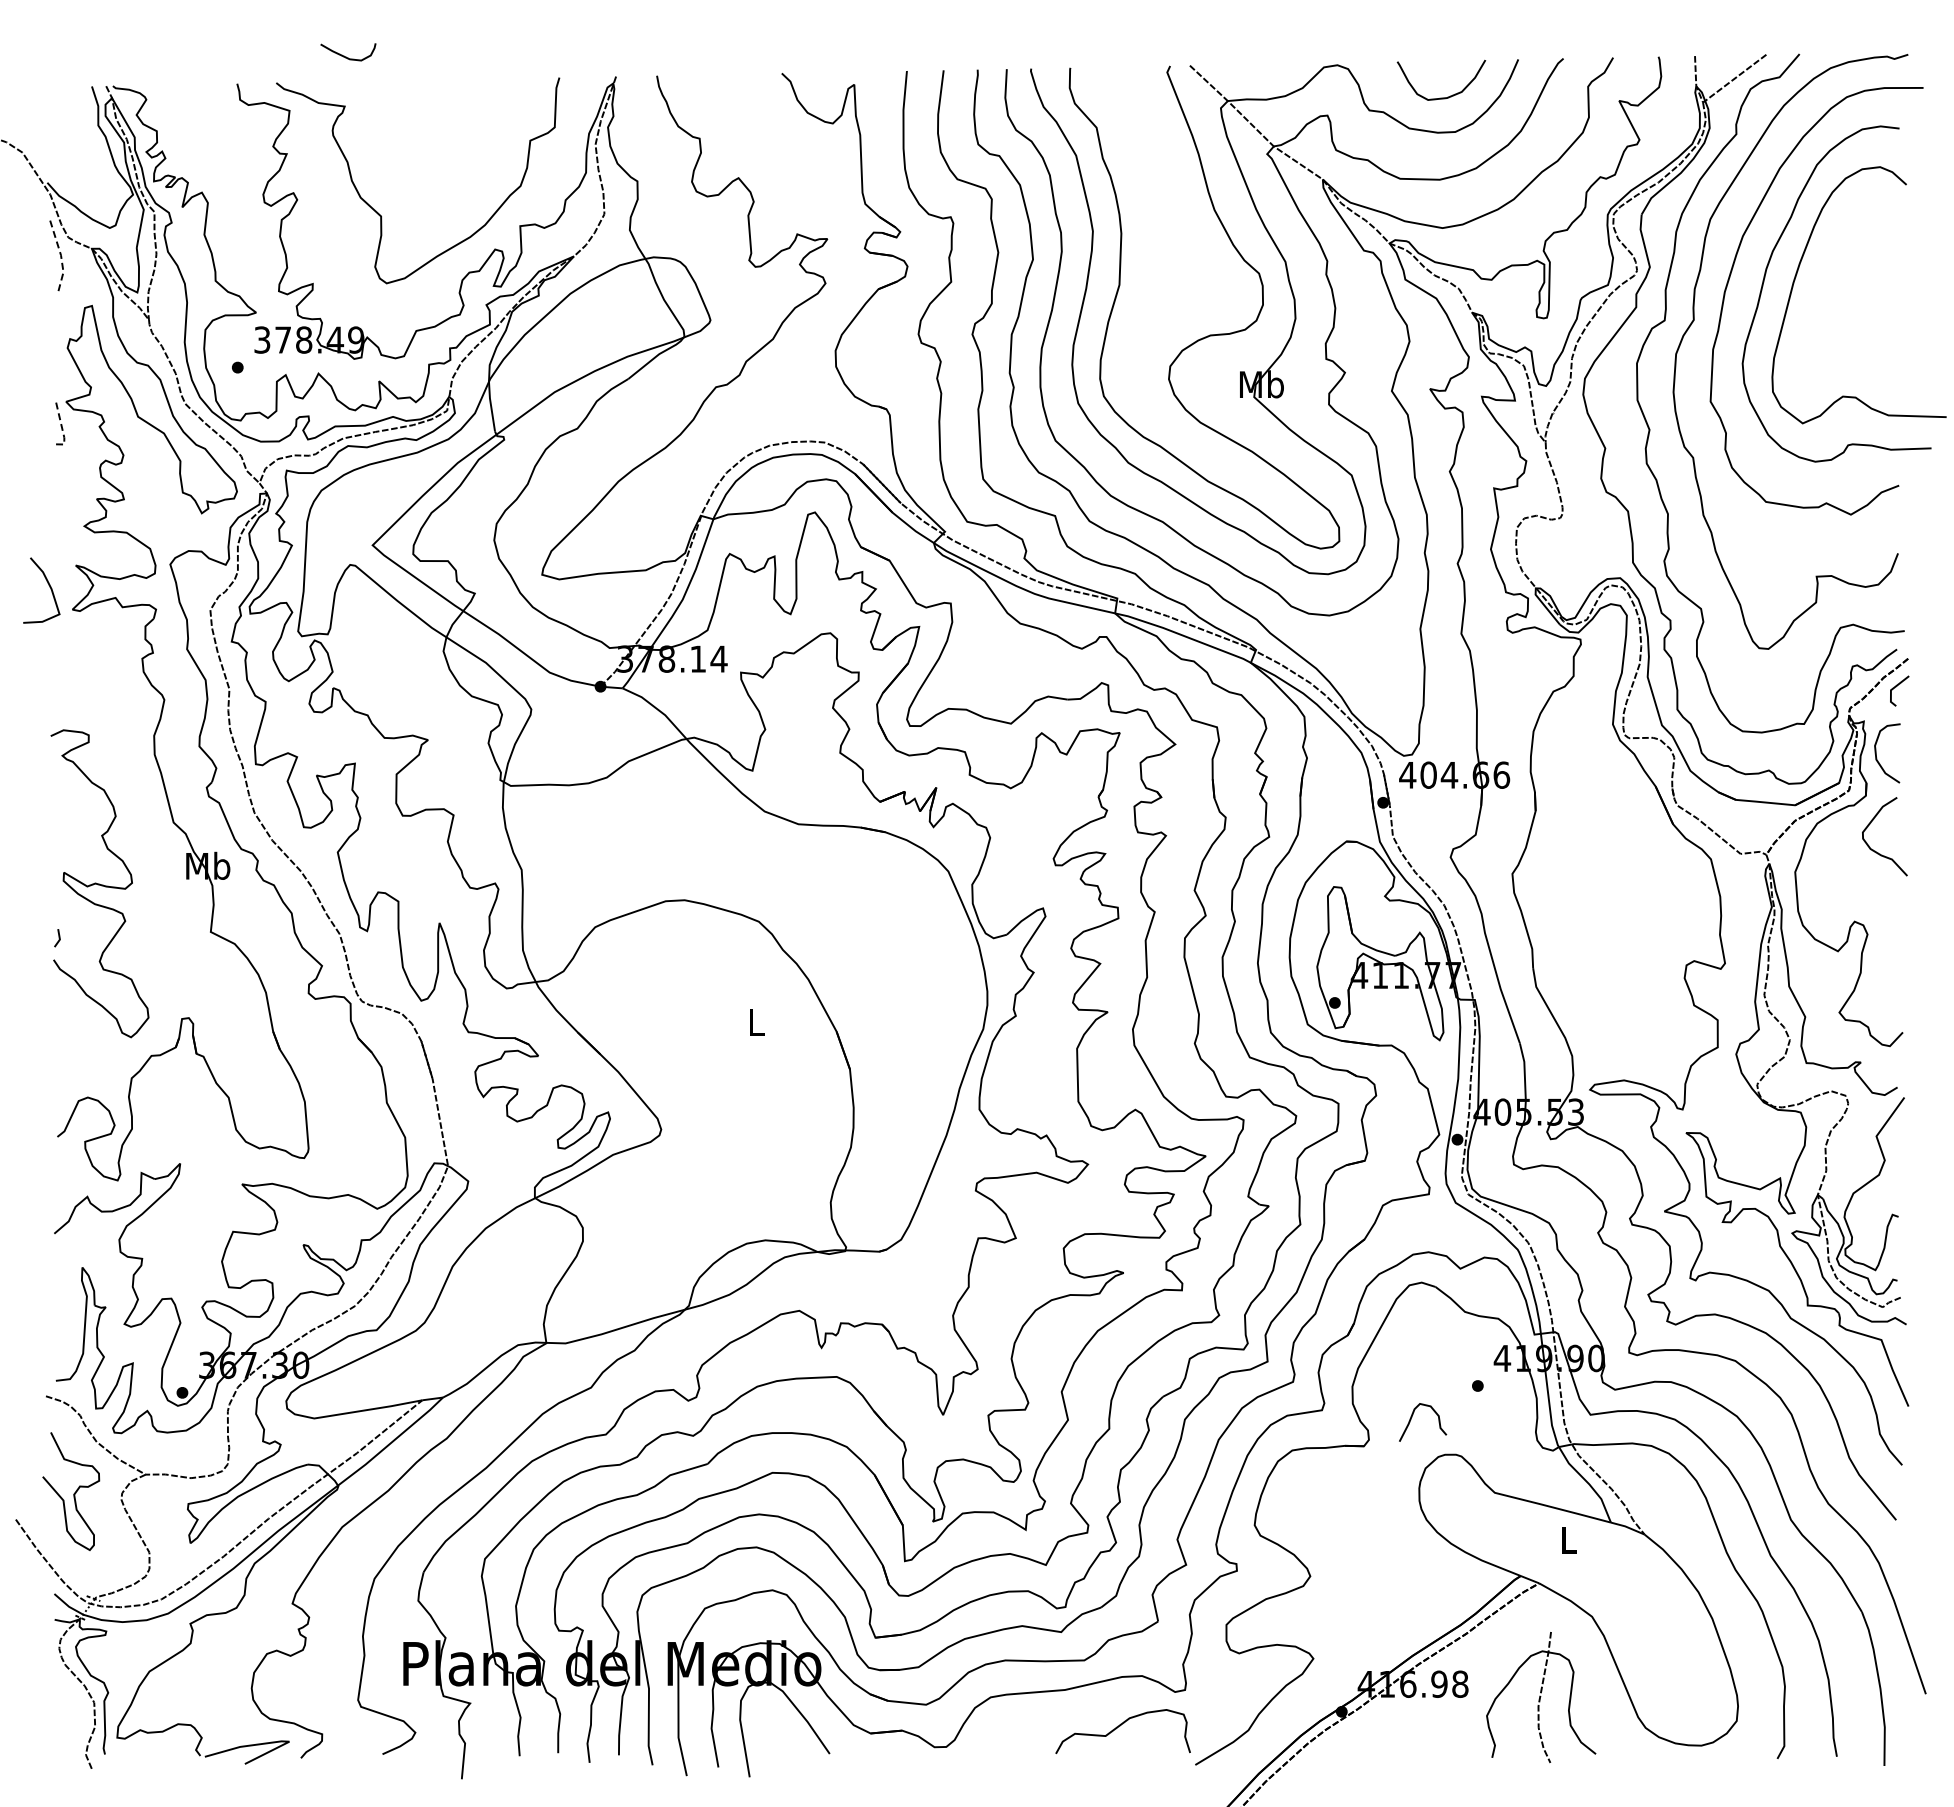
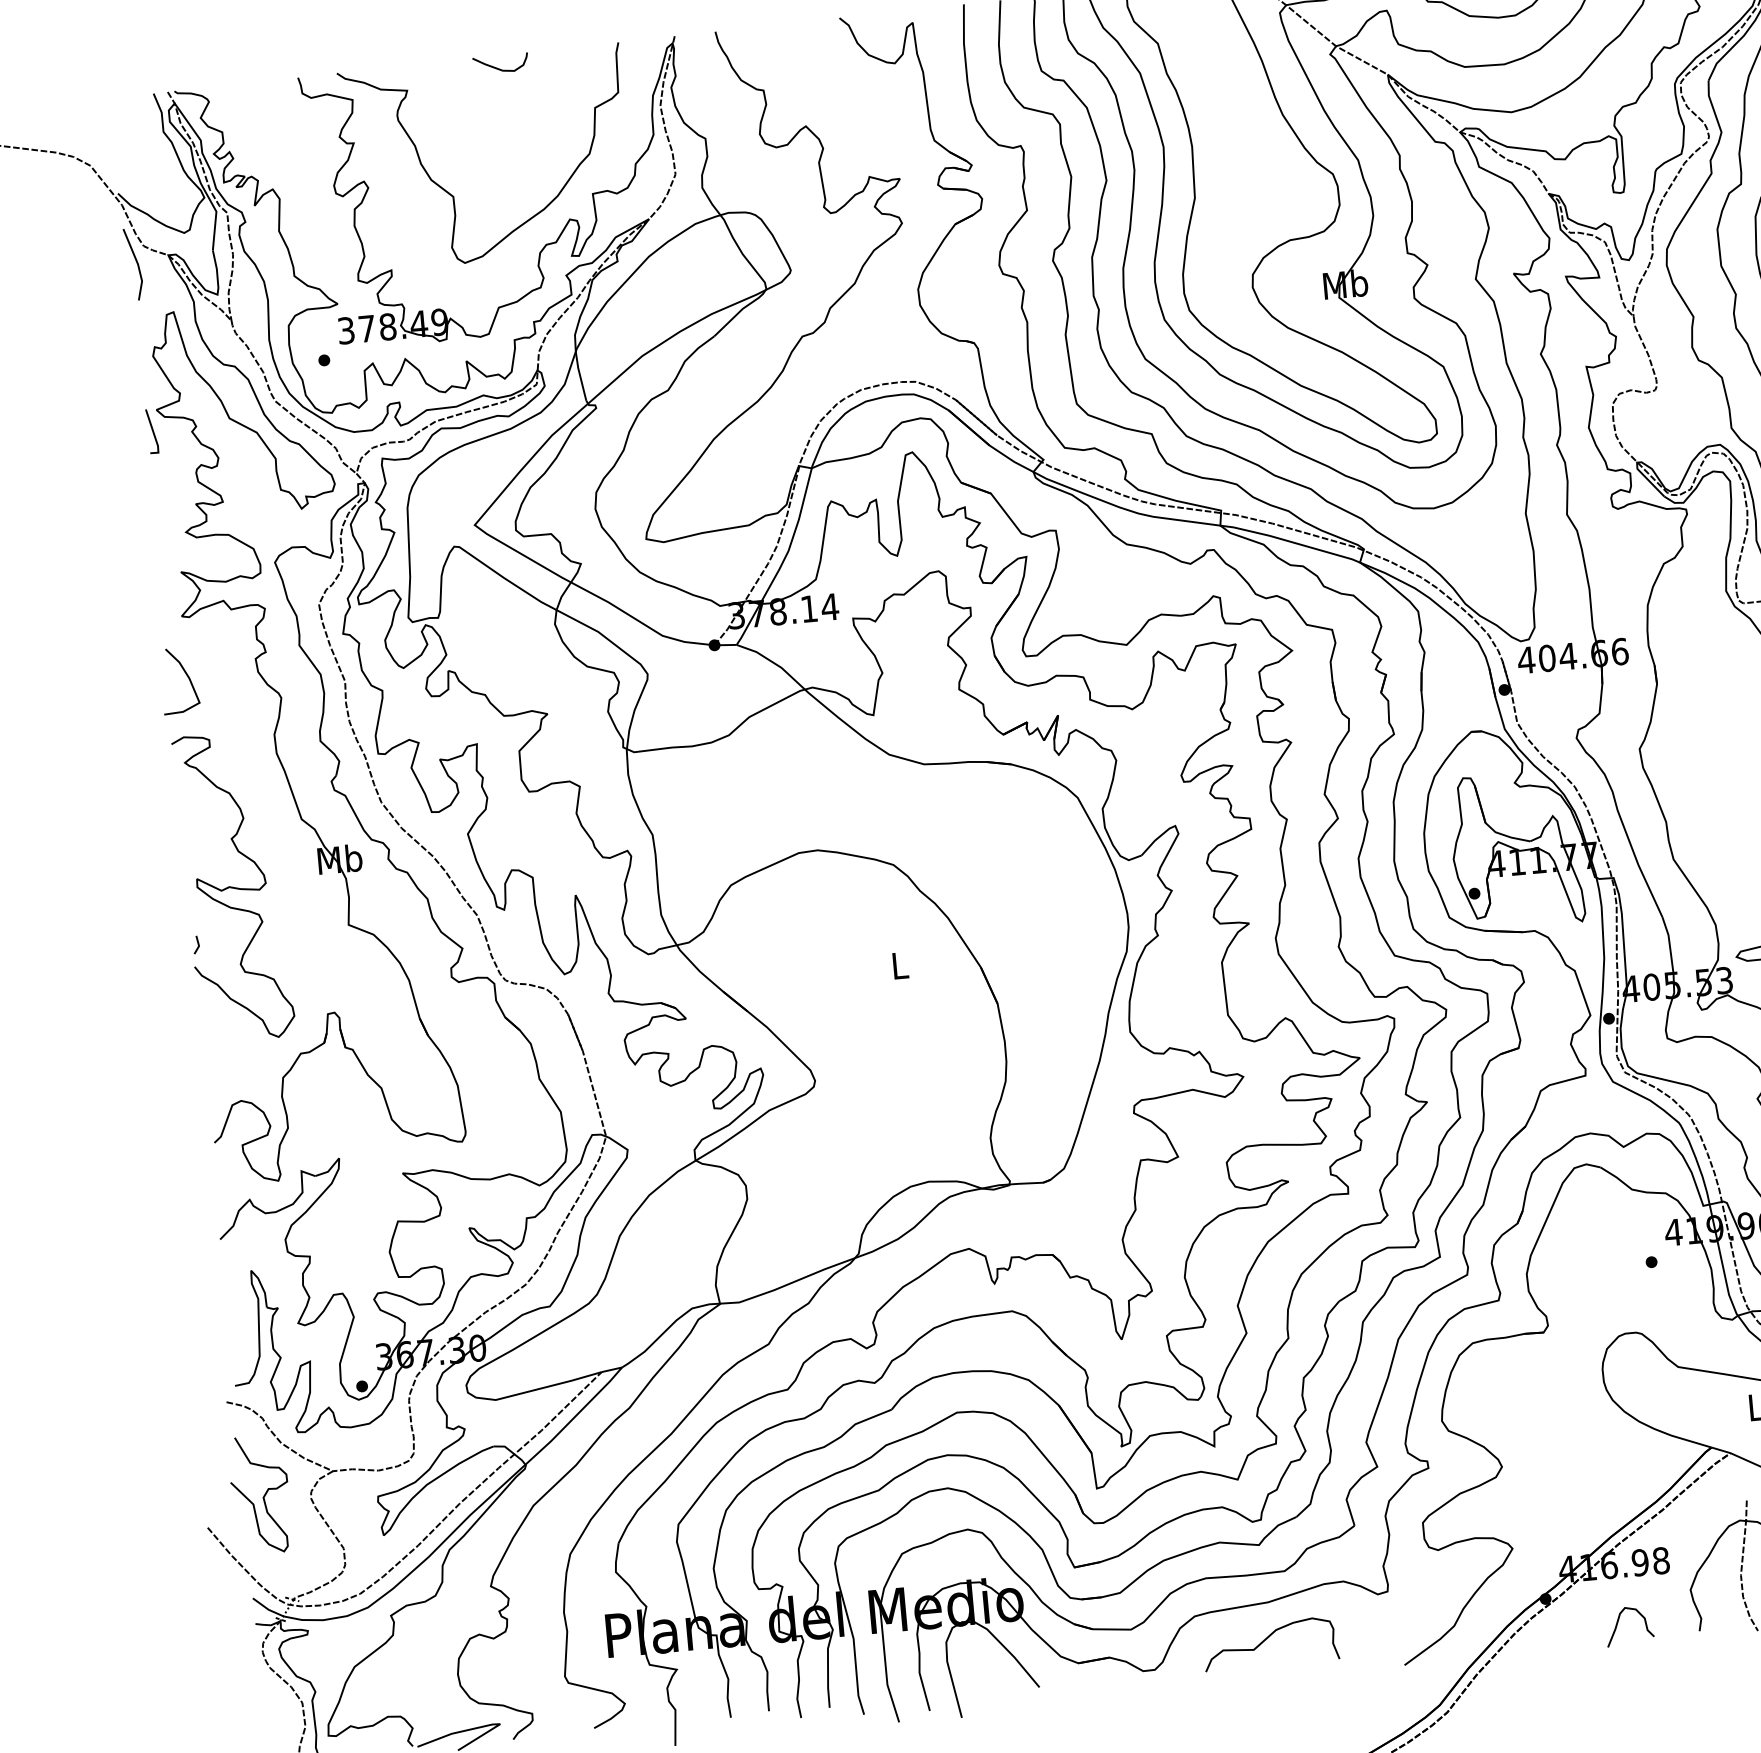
curve: (346, 56) -> (499, 68), moved
line: (60, 255) -> (137, 264), dashed -> solid
line: (61, 427) -> (154, 436), dashed -> solid
curve: (49, 587) -> (187, 677), moved
curve: (1412, 1417) -> (1618, 1622), moved
curve: (1120, 1726) -> (1267, 1639), moved

